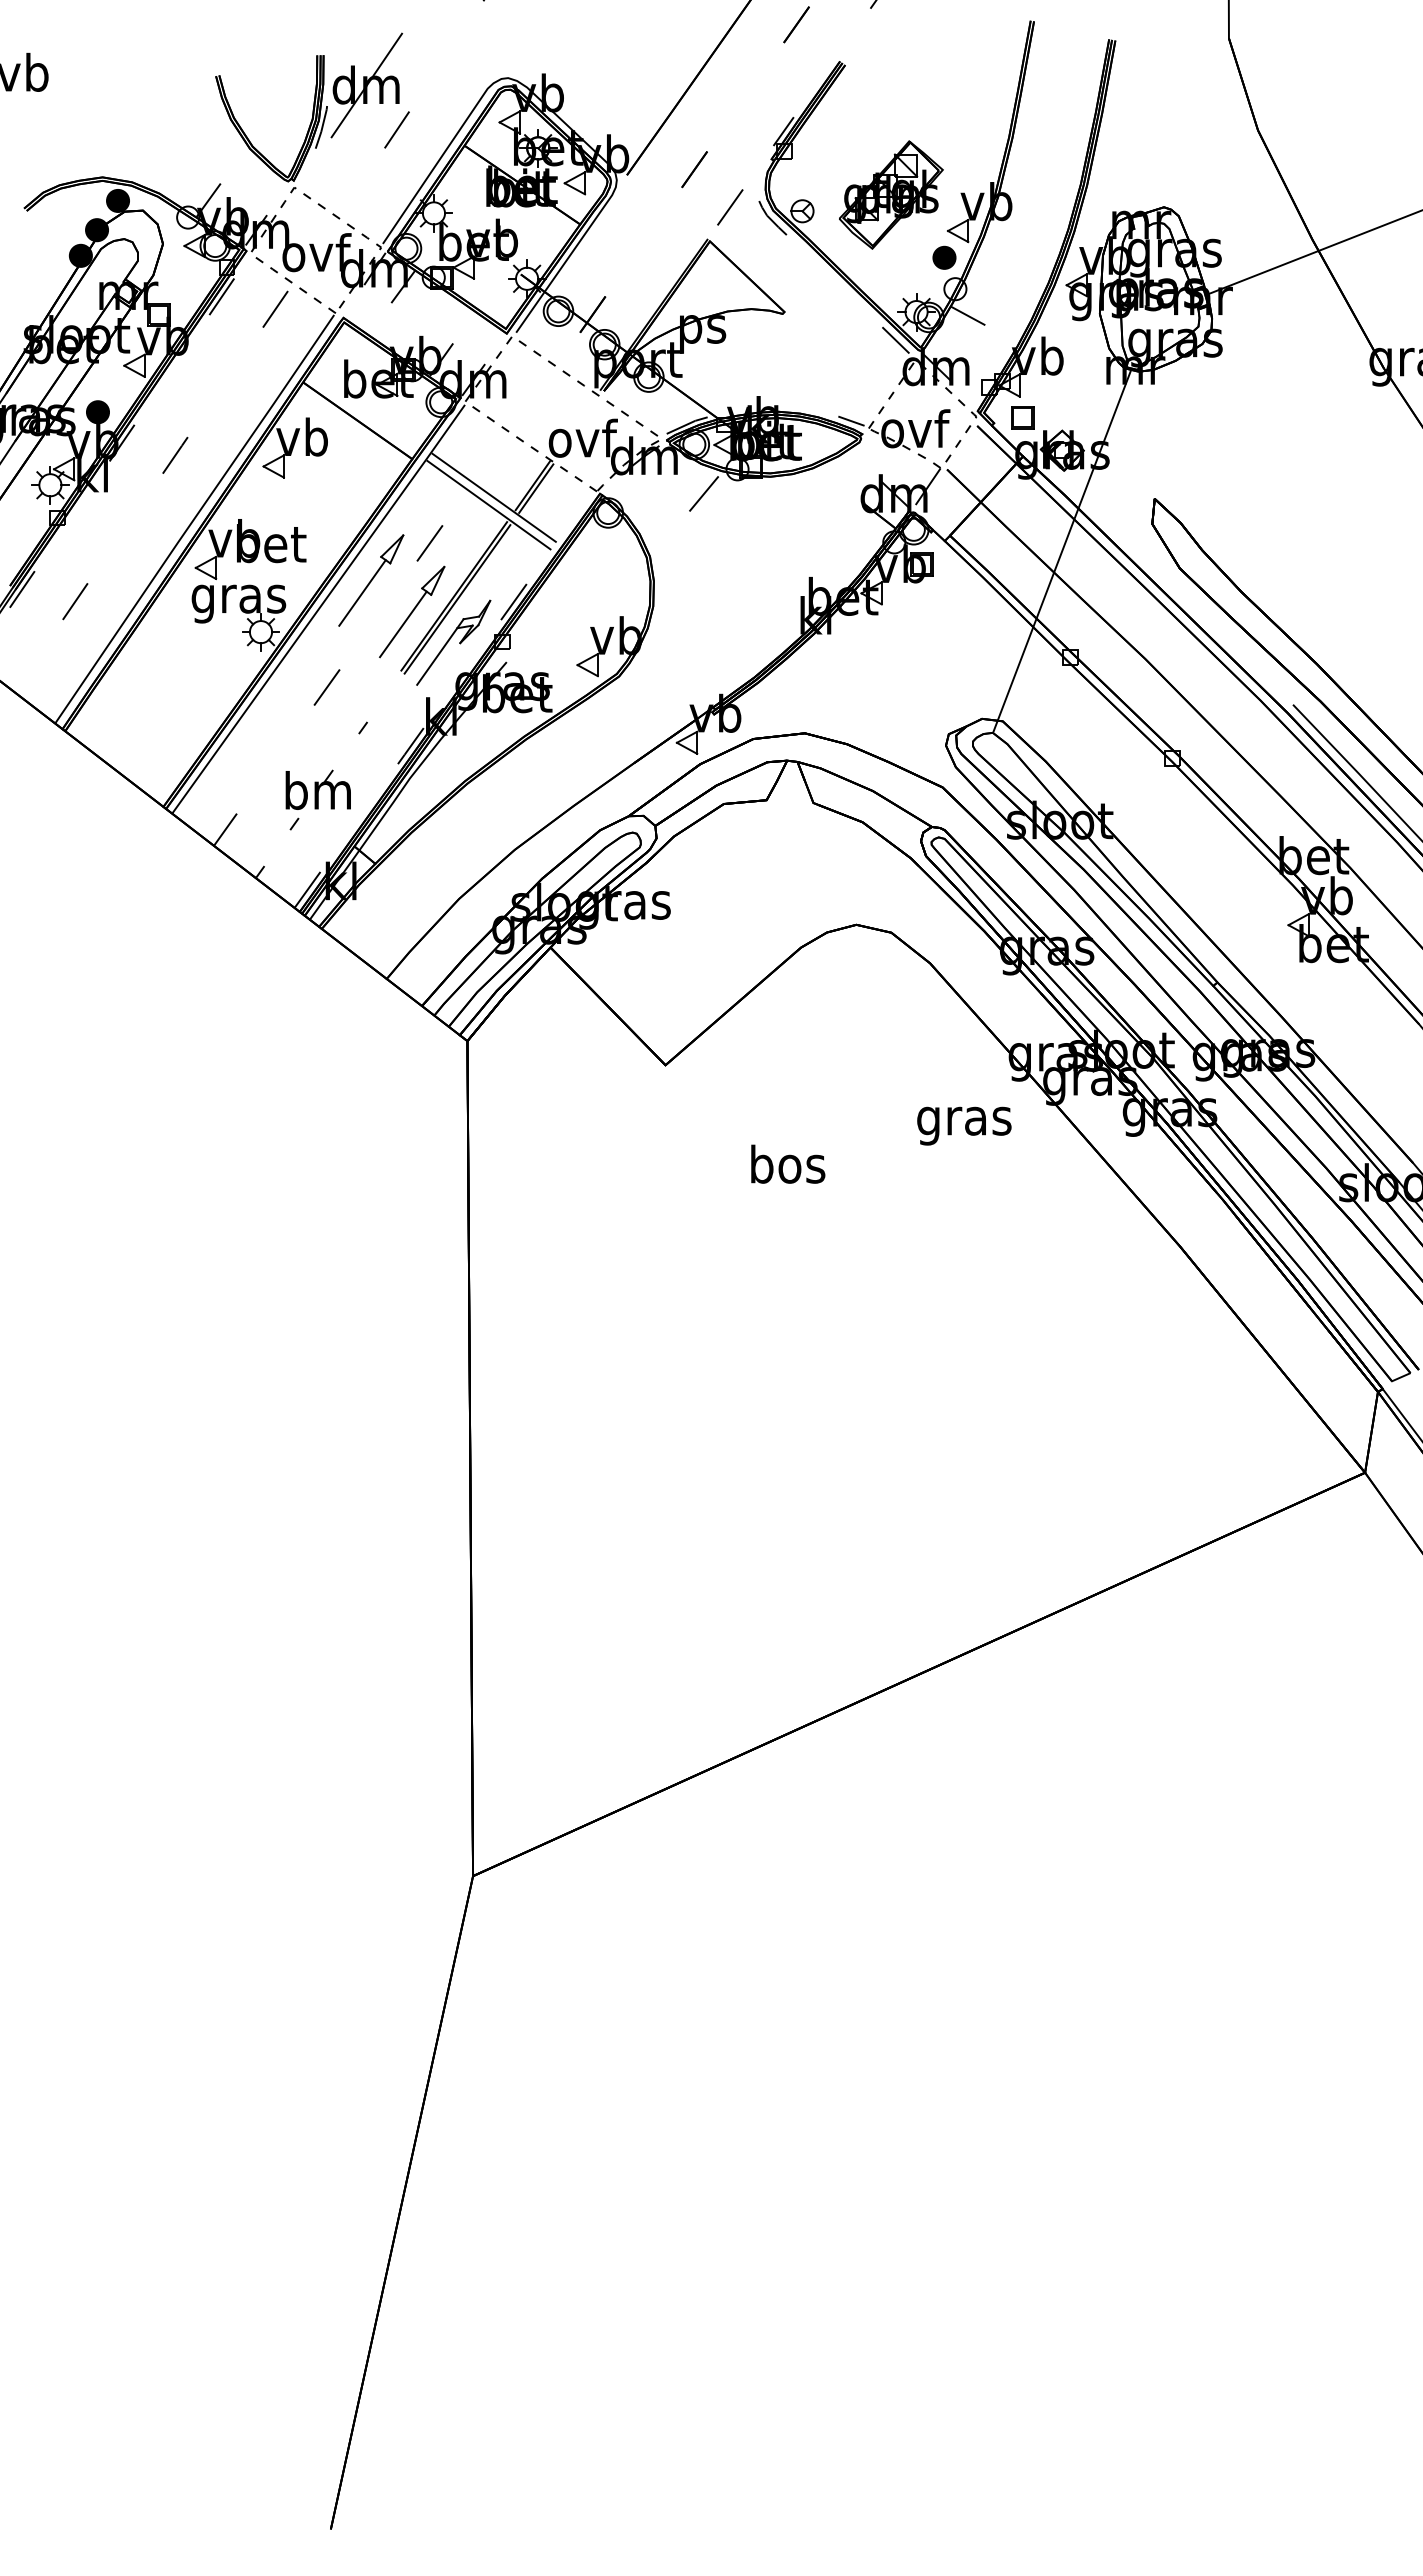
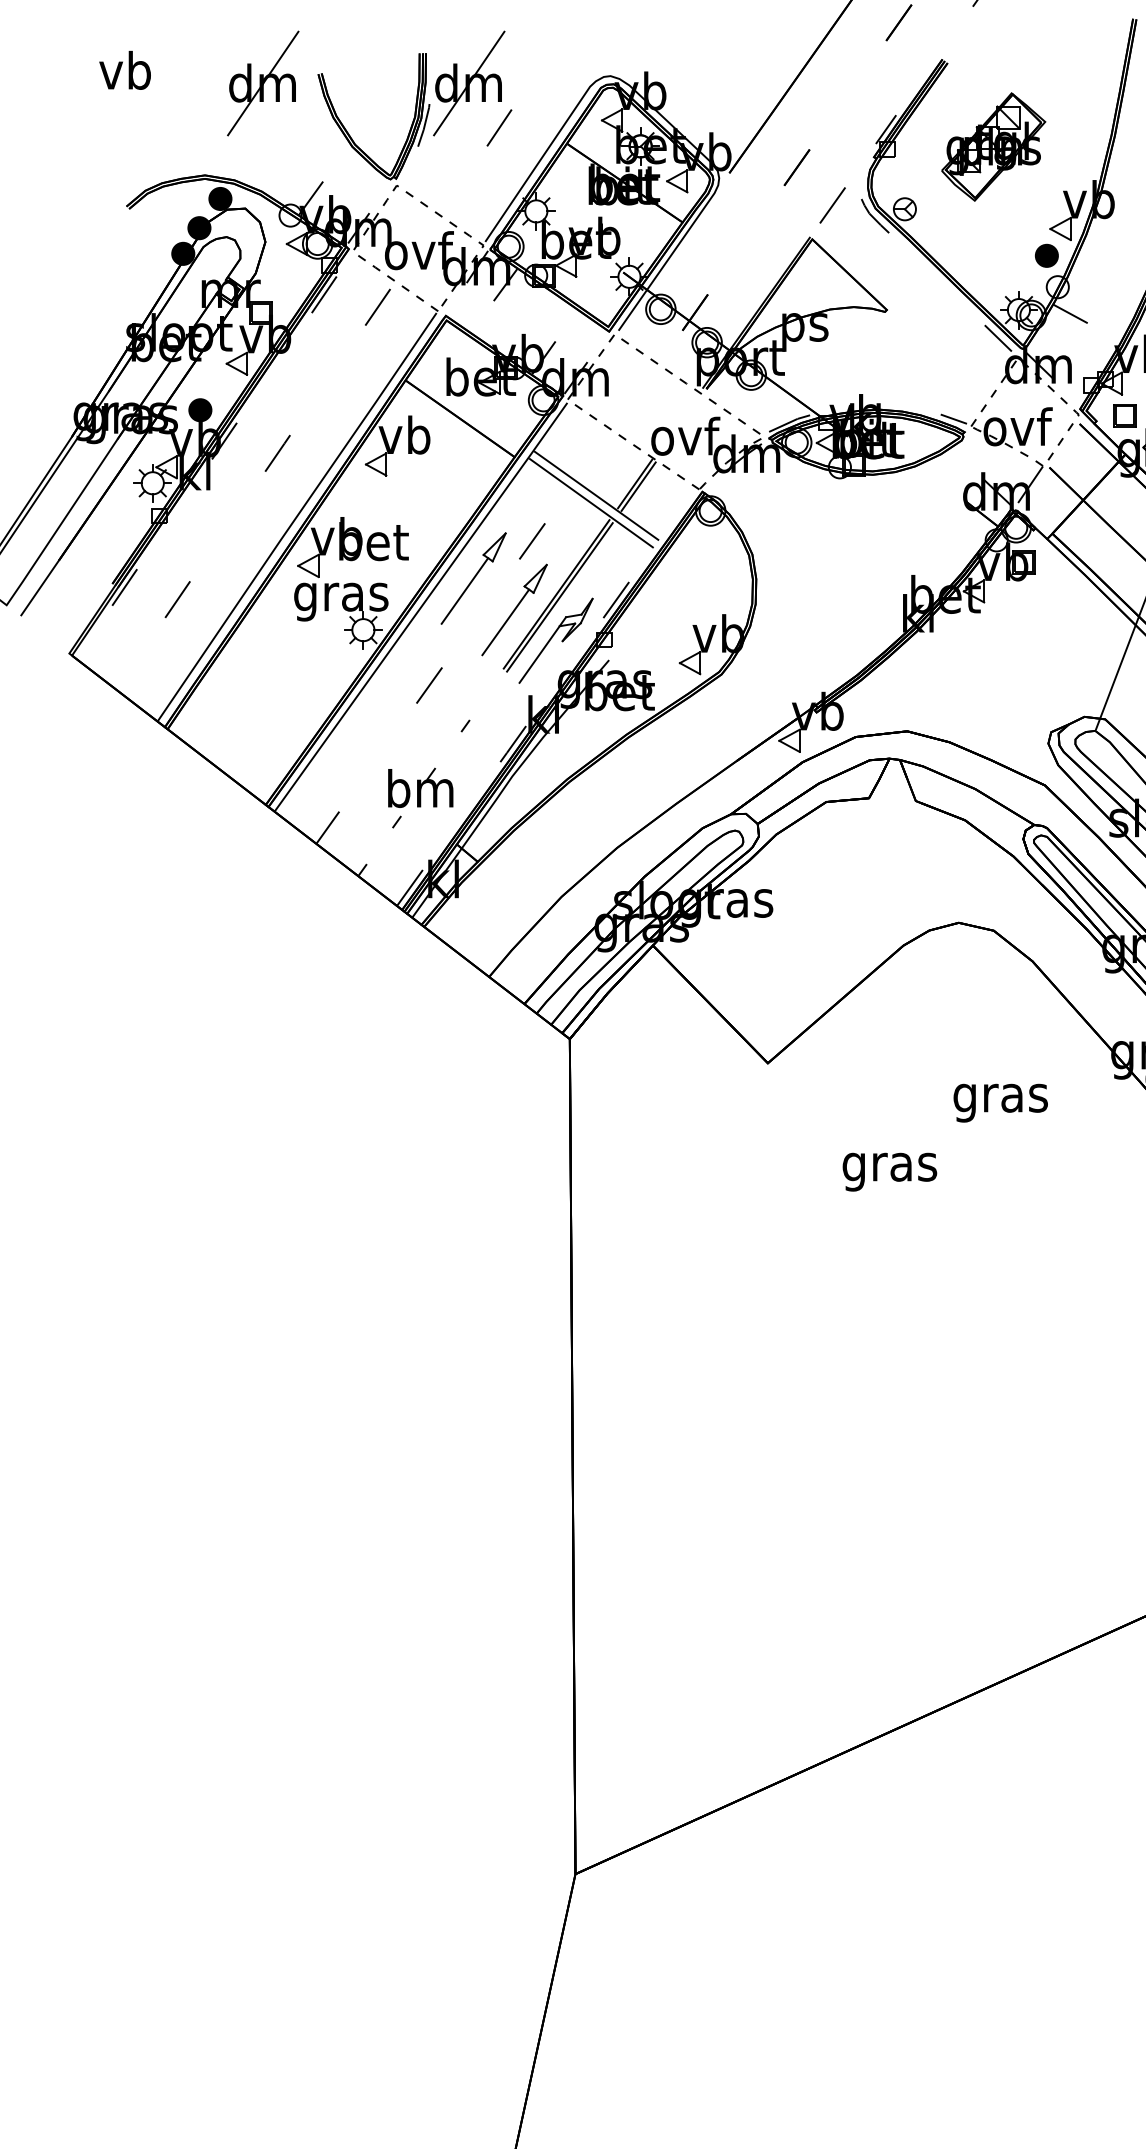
part: (160, 85) -> (262, 83), added
part: (891, 194) -> (993, 146), moved
line: (704, 493) -> (806, 491), removed
text: (964, 1125) -> (1000, 1102), moved
text: (787, 1168) -> (889, 1166), bos -> gras

